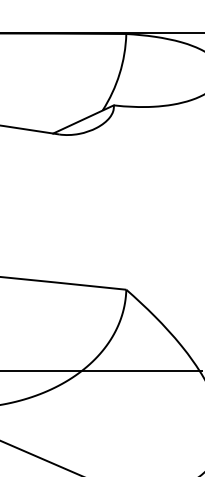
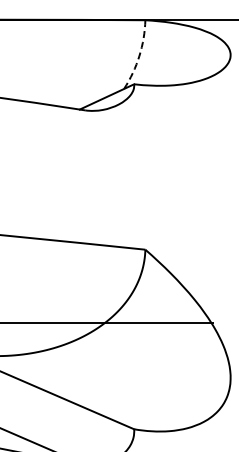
arc: (119, 74) -> (139, 56), solid -> dashed

